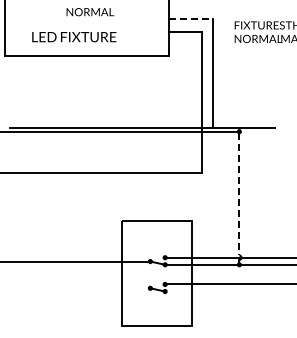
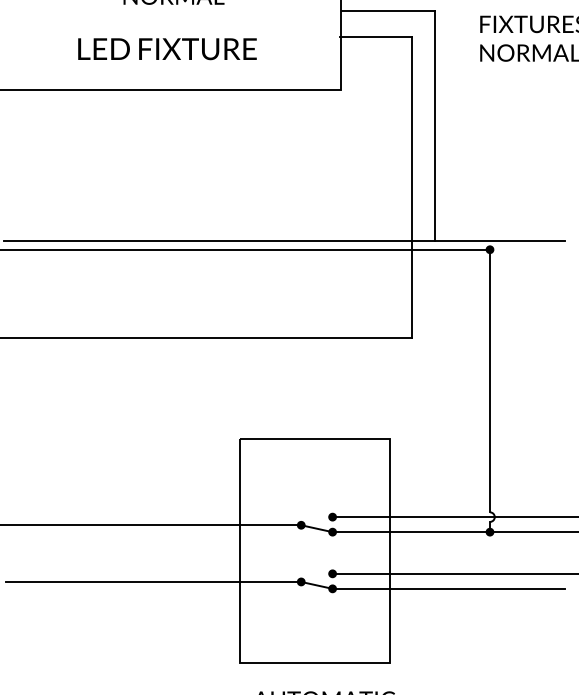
line: (191, 19) -> (388, 11), dashed -> solid
text: (74, 37) -> (167, 49), moved
line: (239, 194) -> (490, 382), dashed -> solid
line: (79, 288) -> (150, 582), added
line: (220, 291) -> (450, 588), added

